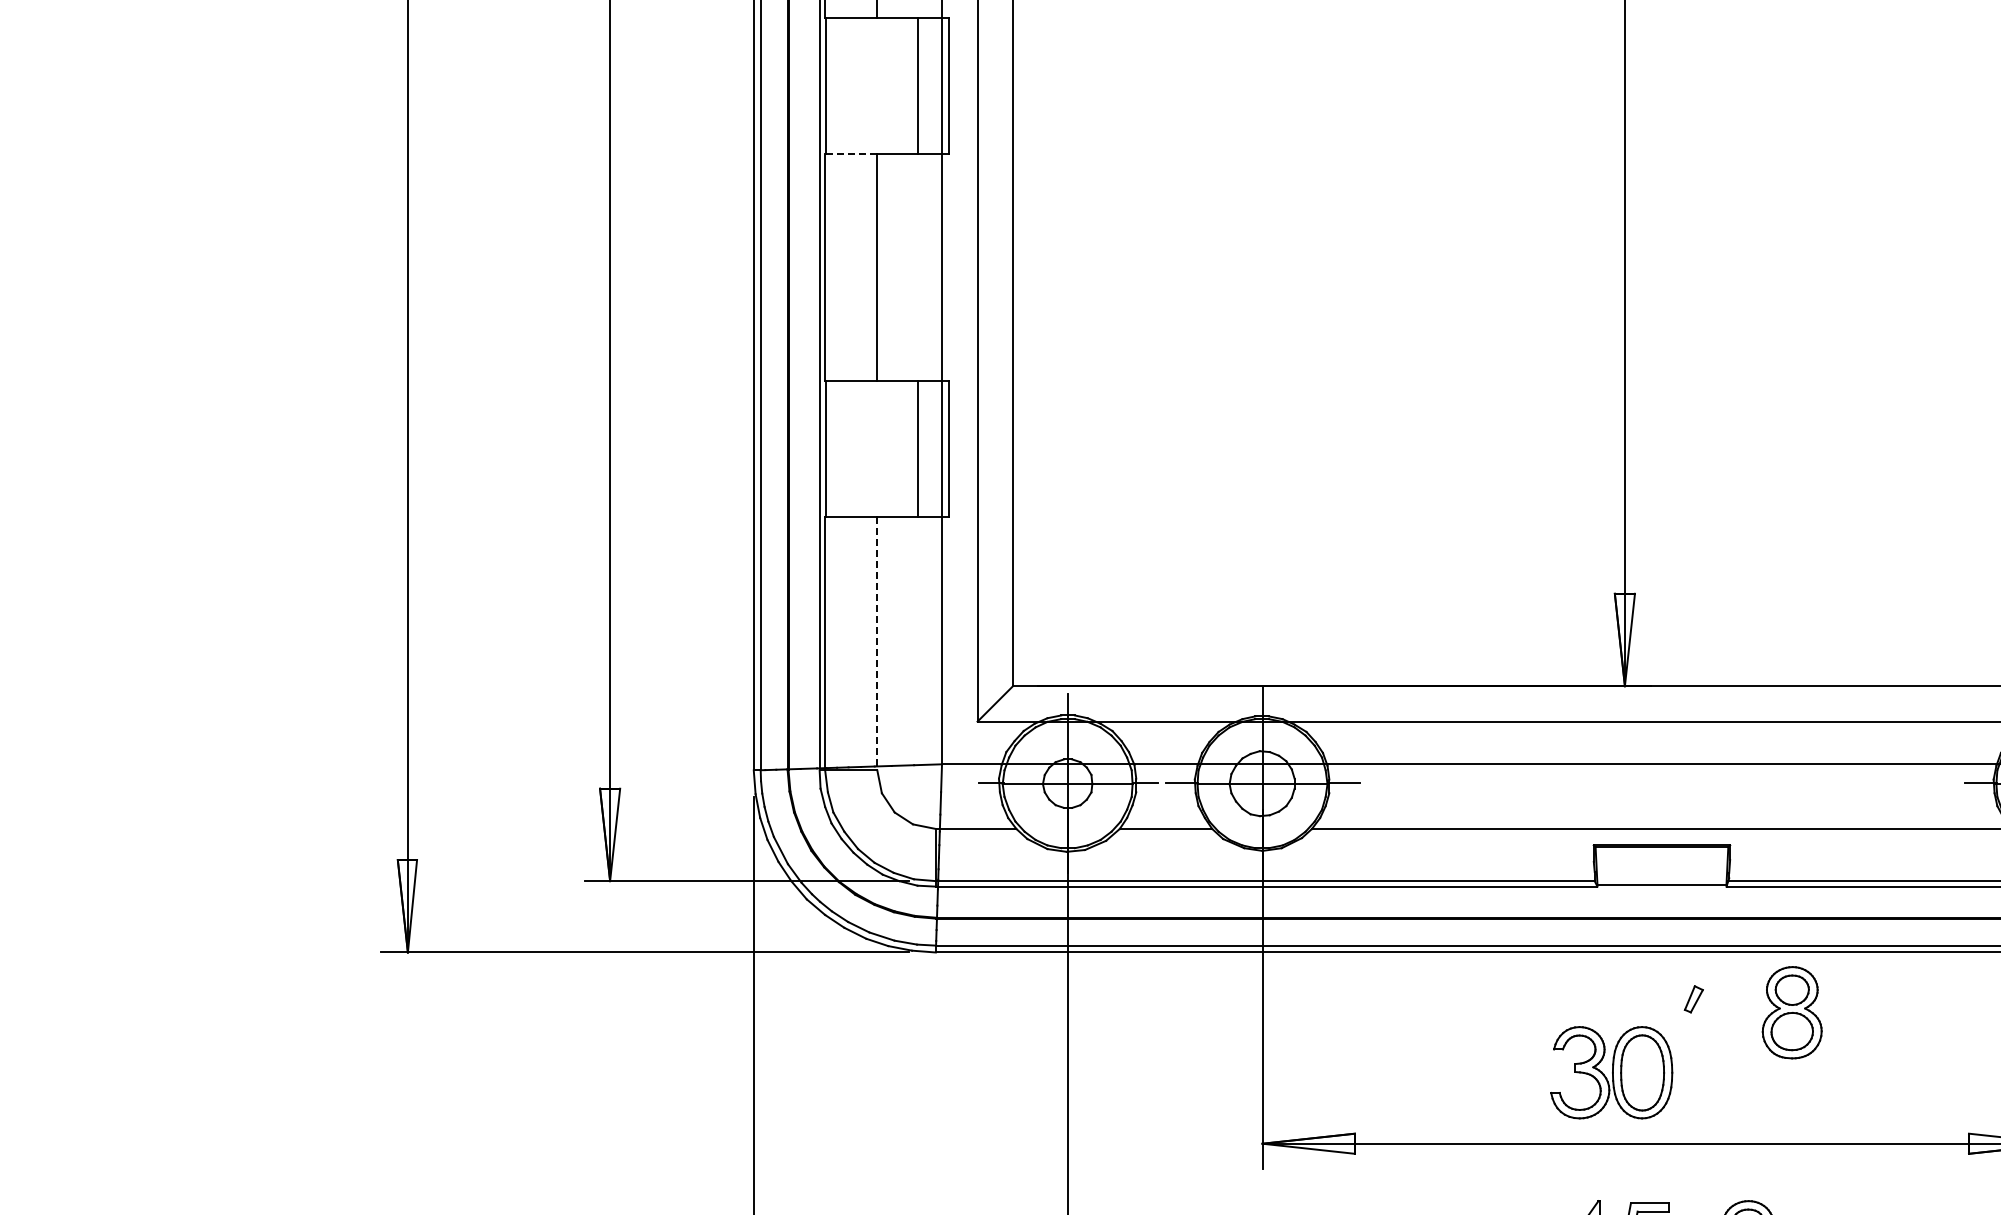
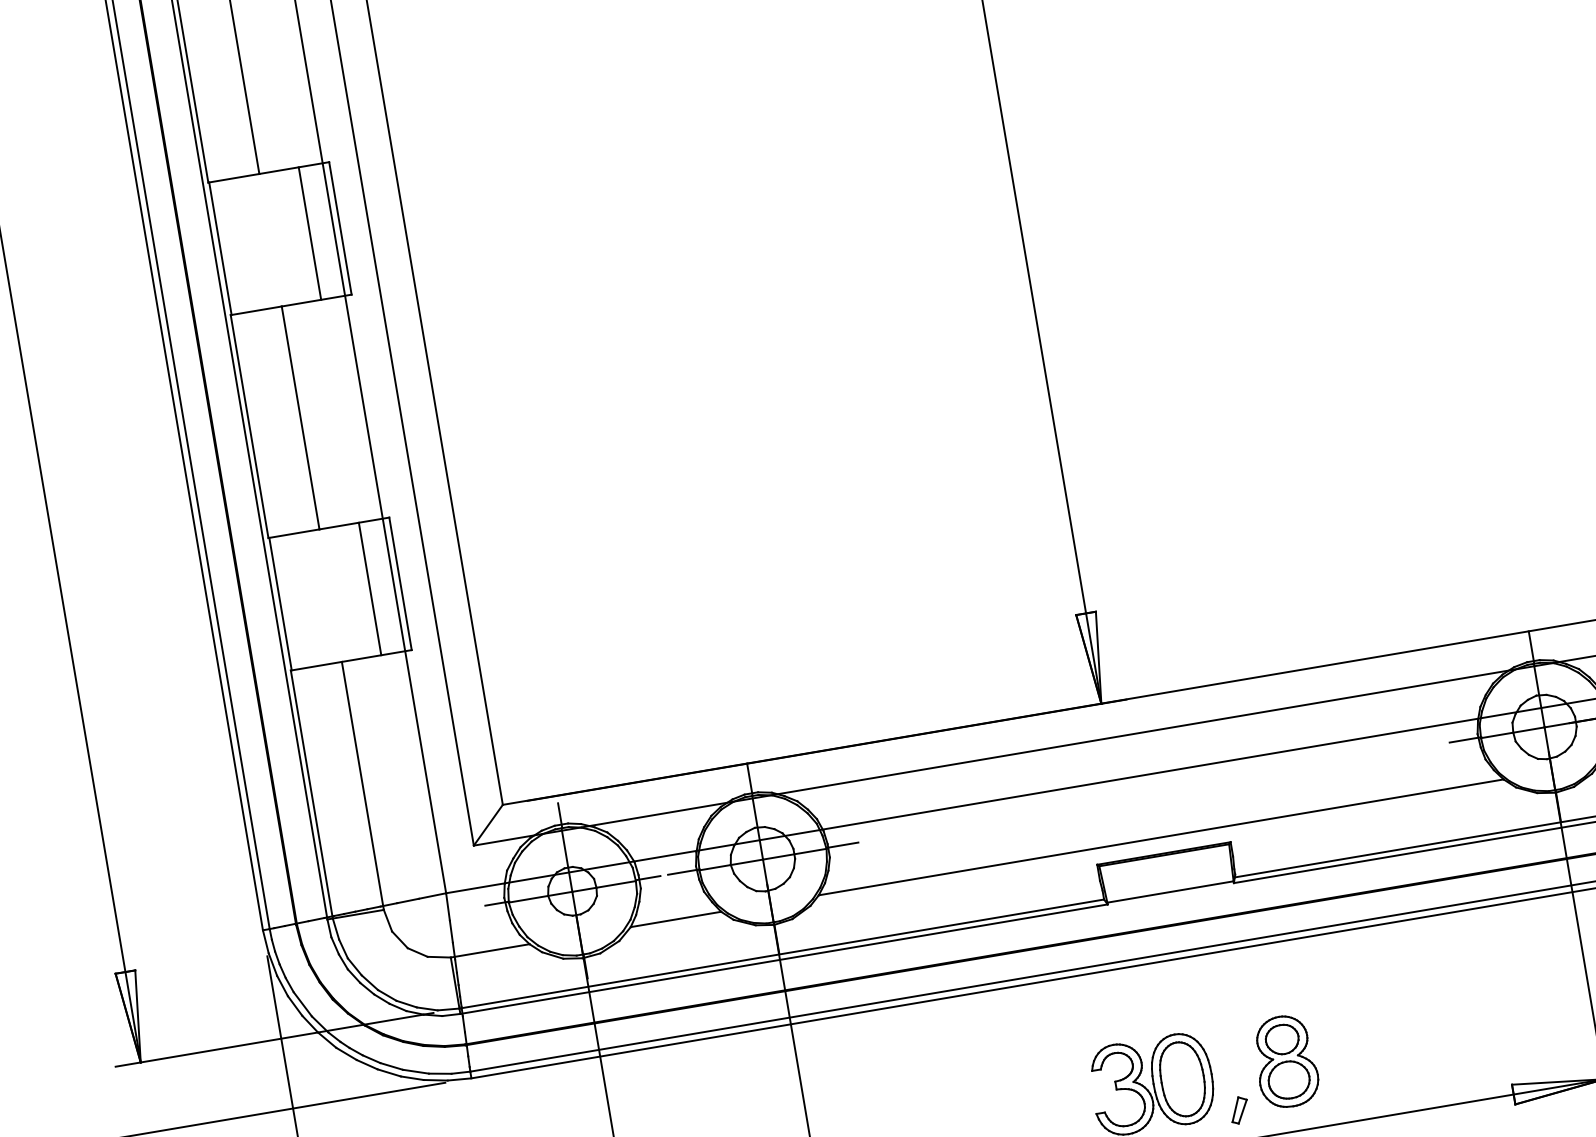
line: (850, 153) -> (255, 310), dashed -> solid
line: (877, 643) -> (363, 785), dashed -> solid
part: (1693, 999) -> (1239, 1110), moved
part: (1791, 1012) -> (1285, 1061), moved

